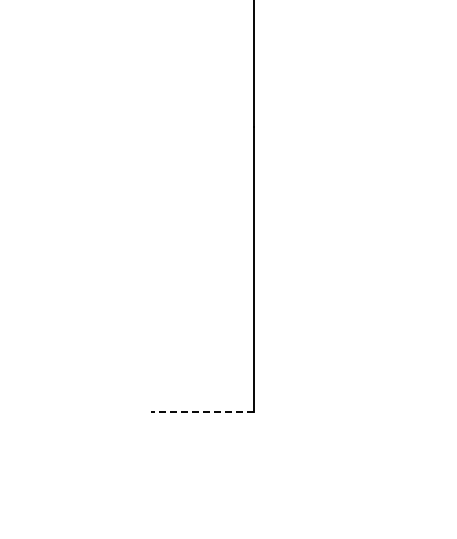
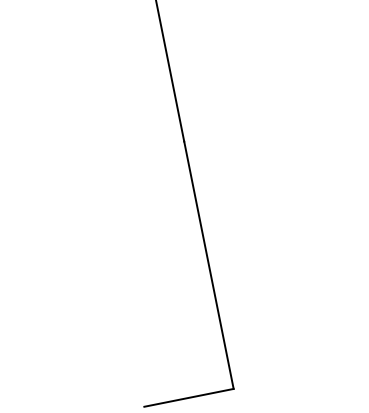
line: (202, 412) -> (188, 398), dashed -> solid

